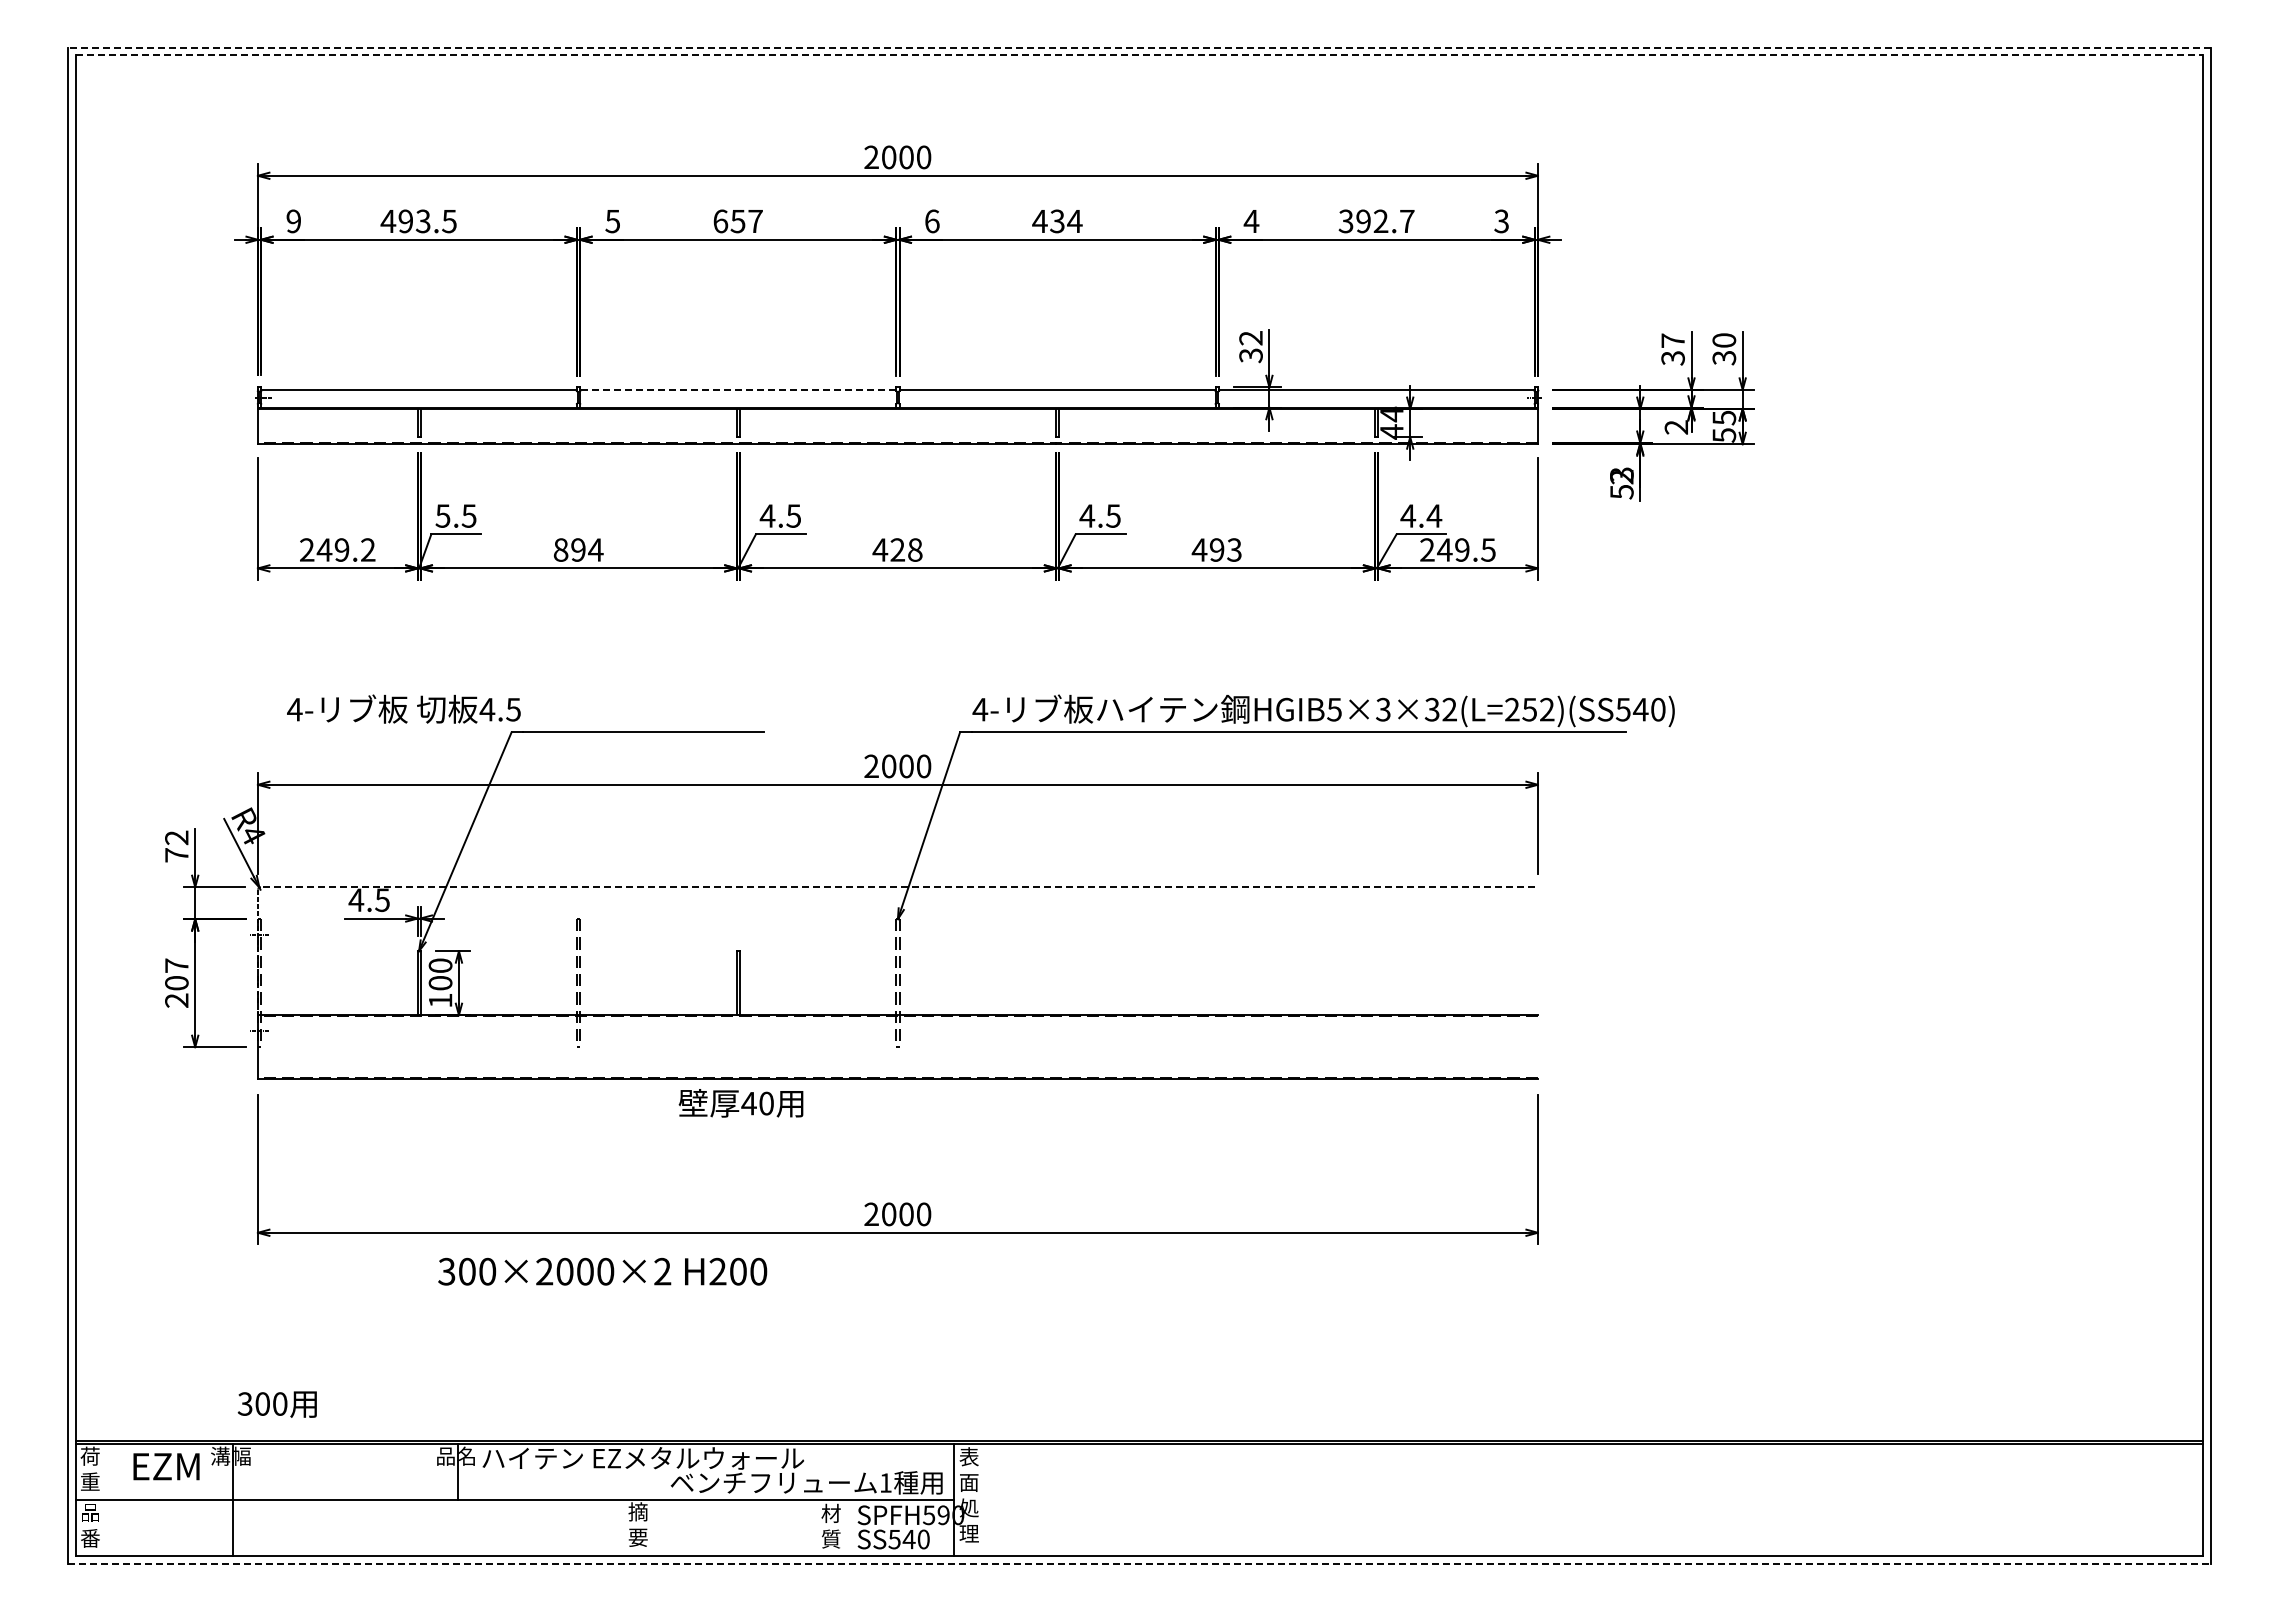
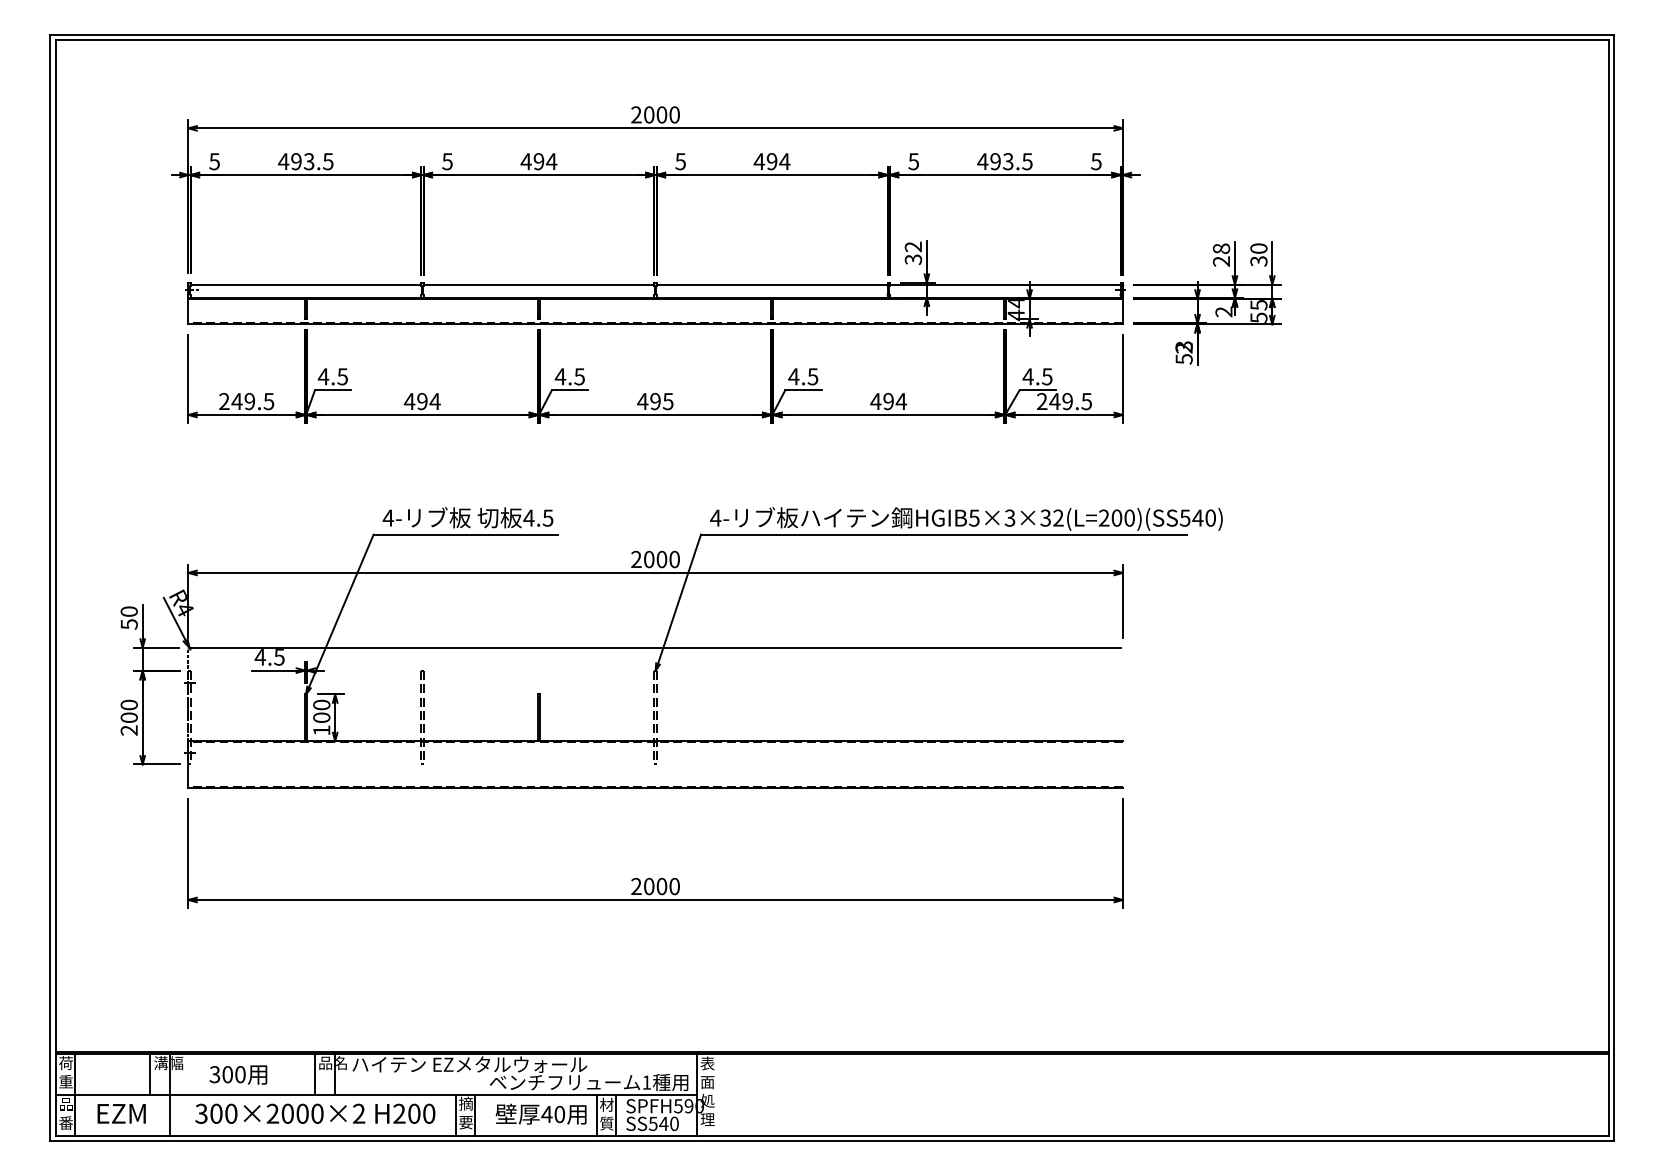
line: (1139, 48) -> (832, 35), dashed -> solid
line: (1139, 55) -> (832, 40), dashed -> solid
text: (1501, 220) -> (1096, 161), 3 -> 5
text: (293, 221) -> (214, 161), 9 -> 5
text: (737, 221) -> (538, 161), 657 -> 494
text: (931, 221) -> (680, 161), 6 -> 5
text: (1057, 221) -> (772, 161), 434 -> 494
text: (1251, 221) -> (913, 161), 4 -> 5
text: (1376, 221) -> (1005, 161), 392.7 -> 493.5
text: (1672, 349) -> (1221, 255), 37 -> 28
line: (737, 389) -> (538, 284), dashed -> solid
text: (442, 515) -> (323, 376), 5.5 -> 4.5
text: (1434, 515) -> (1047, 376), 4.4 -> 4.5
text: (367, 549) -> (268, 401), 249.2 -> 249.5
text: (560, 549) -> (409, 401), 894 -> 494
text: (906, 549) -> (661, 401), 428 -> 495
text: (1234, 549) -> (901, 401), 493 -> 494
text: (403, 708) -> (467, 517), moved
text: (1538, 709) -> (1123, 517), HGIB5×3×32(L=252)(SS540) -> HGIB5×3×32(L=200)(SS540)
text: (176, 846) -> (129, 617), 72 -> 50
line: (897, 887) -> (655, 647), dashed -> solid
text: (176, 965) -> (129, 704), 207 -> 200
text: (740, 1103) -> (540, 1114), moved
text: (602, 1271) -> (315, 1113), moved
text: (276, 1404) -> (237, 1074), moved
text: (166, 1466) -> (121, 1113), moved
line: (205, 1472) -> (150, 1074), added
line: (431, 1472) -> (315, 1074), added
line: (102, 1499) -> (74, 1094), added
line: (624, 1527) -> (456, 1115), added
line: (651, 1527) -> (475, 1115), added
line: (817, 1527) -> (596, 1115), added
line: (843, 1527) -> (615, 1115), added
line: (1139, 1563) -> (832, 1141), dashed -> solid

